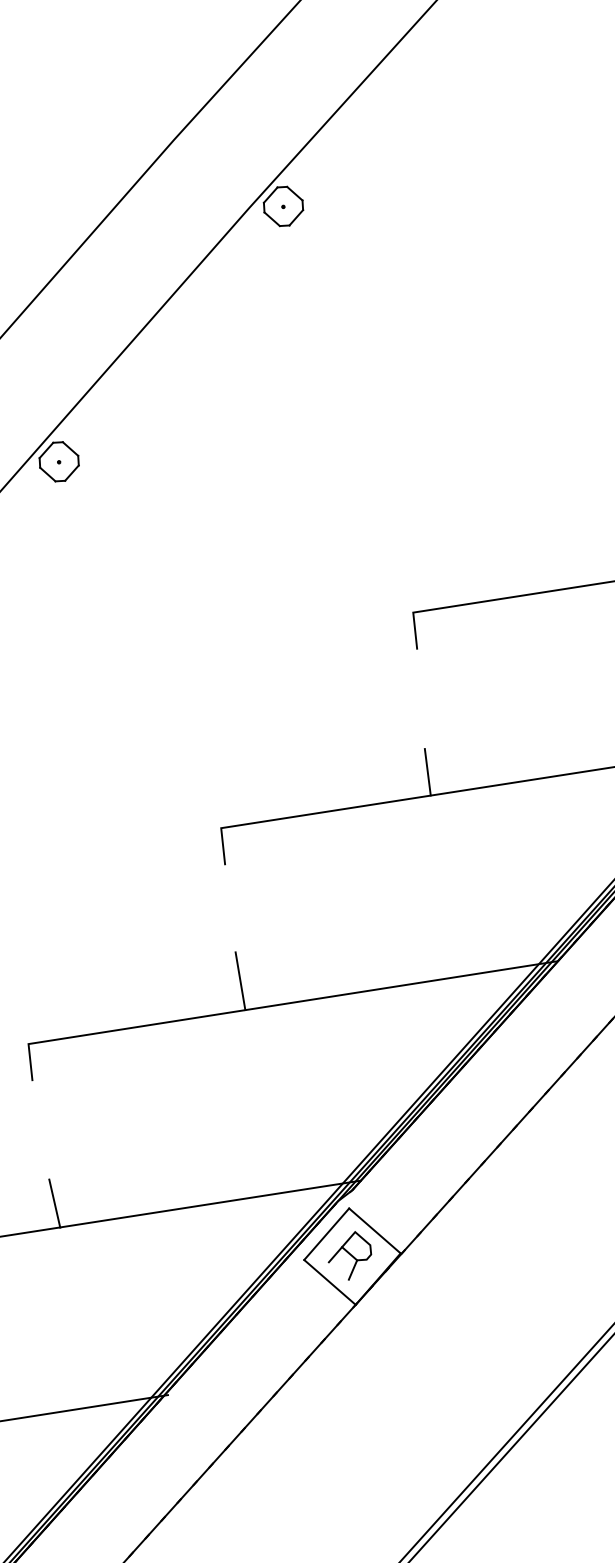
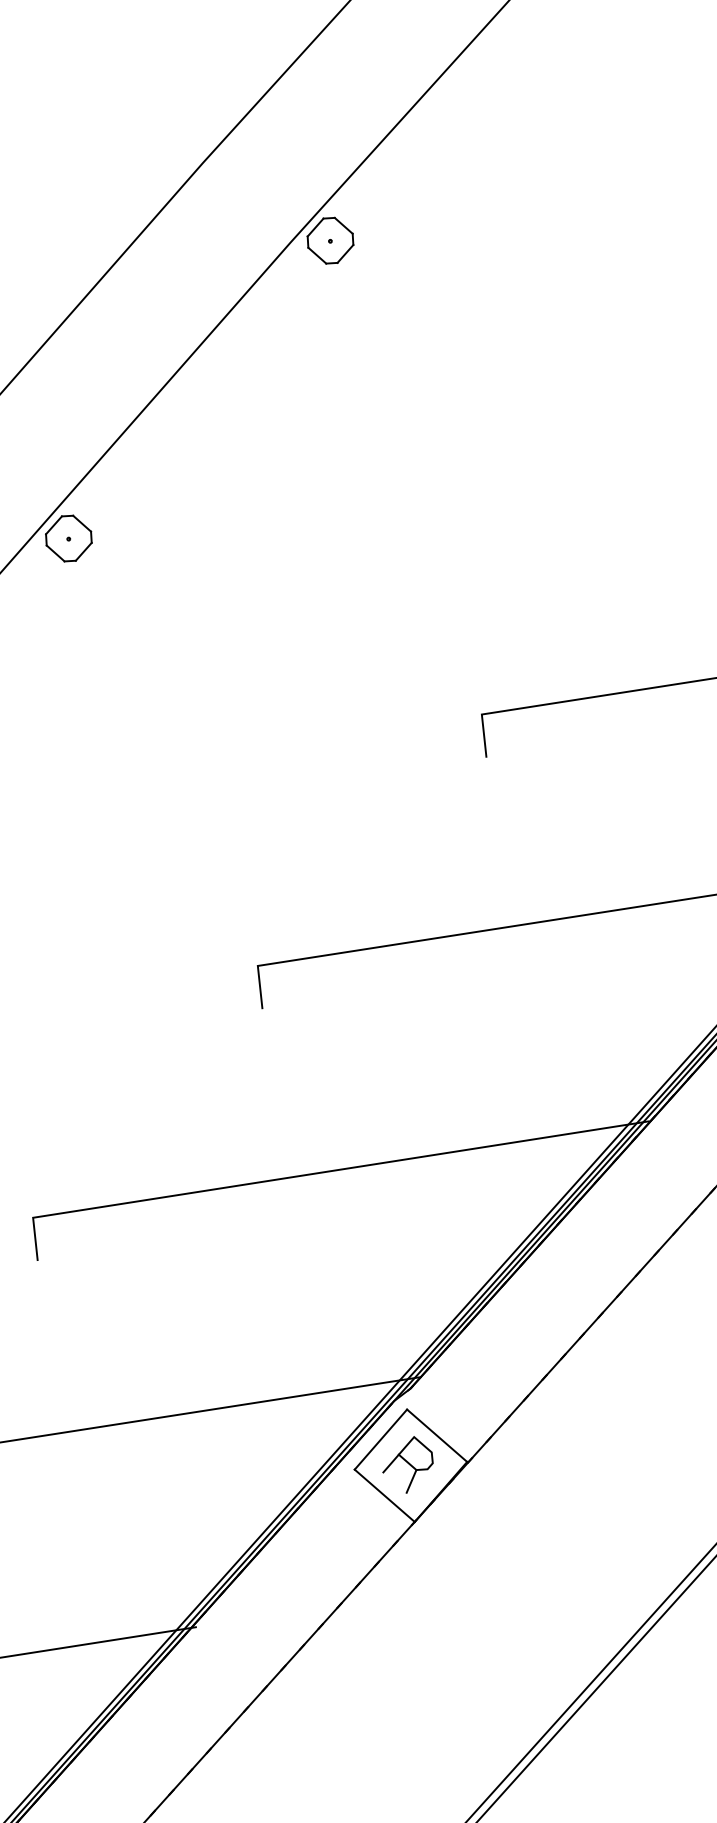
line: (427, 772) -> (498, 900), removed
line: (240, 981) -> (280, 1144), removed
line: (54, 1203) -> (63, 1403), removed

